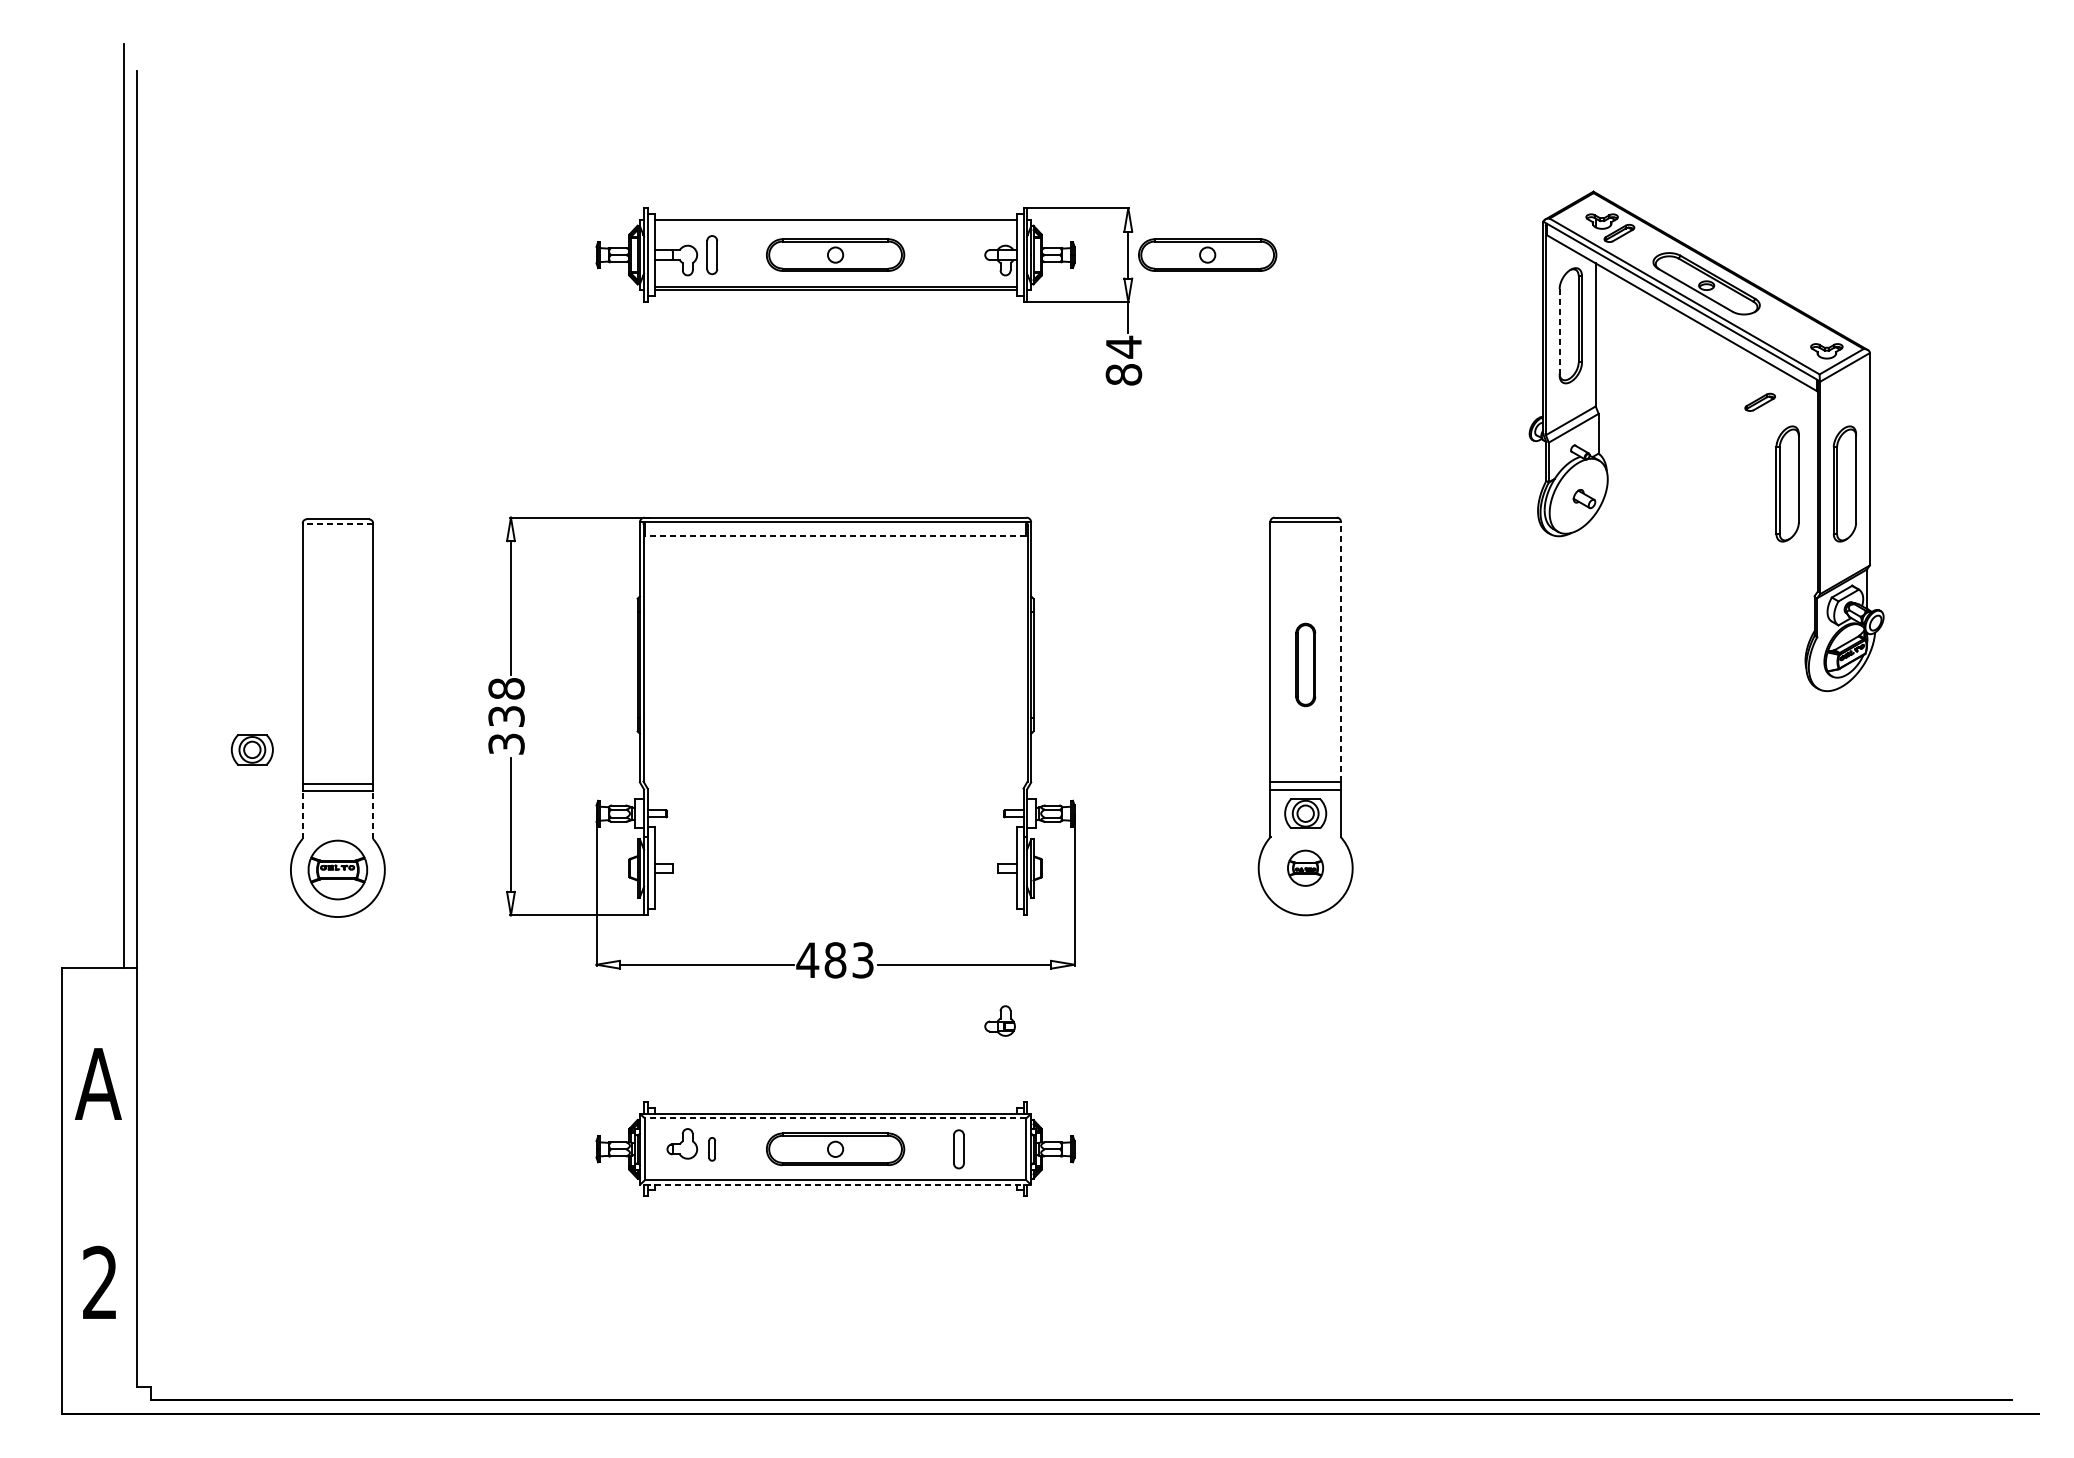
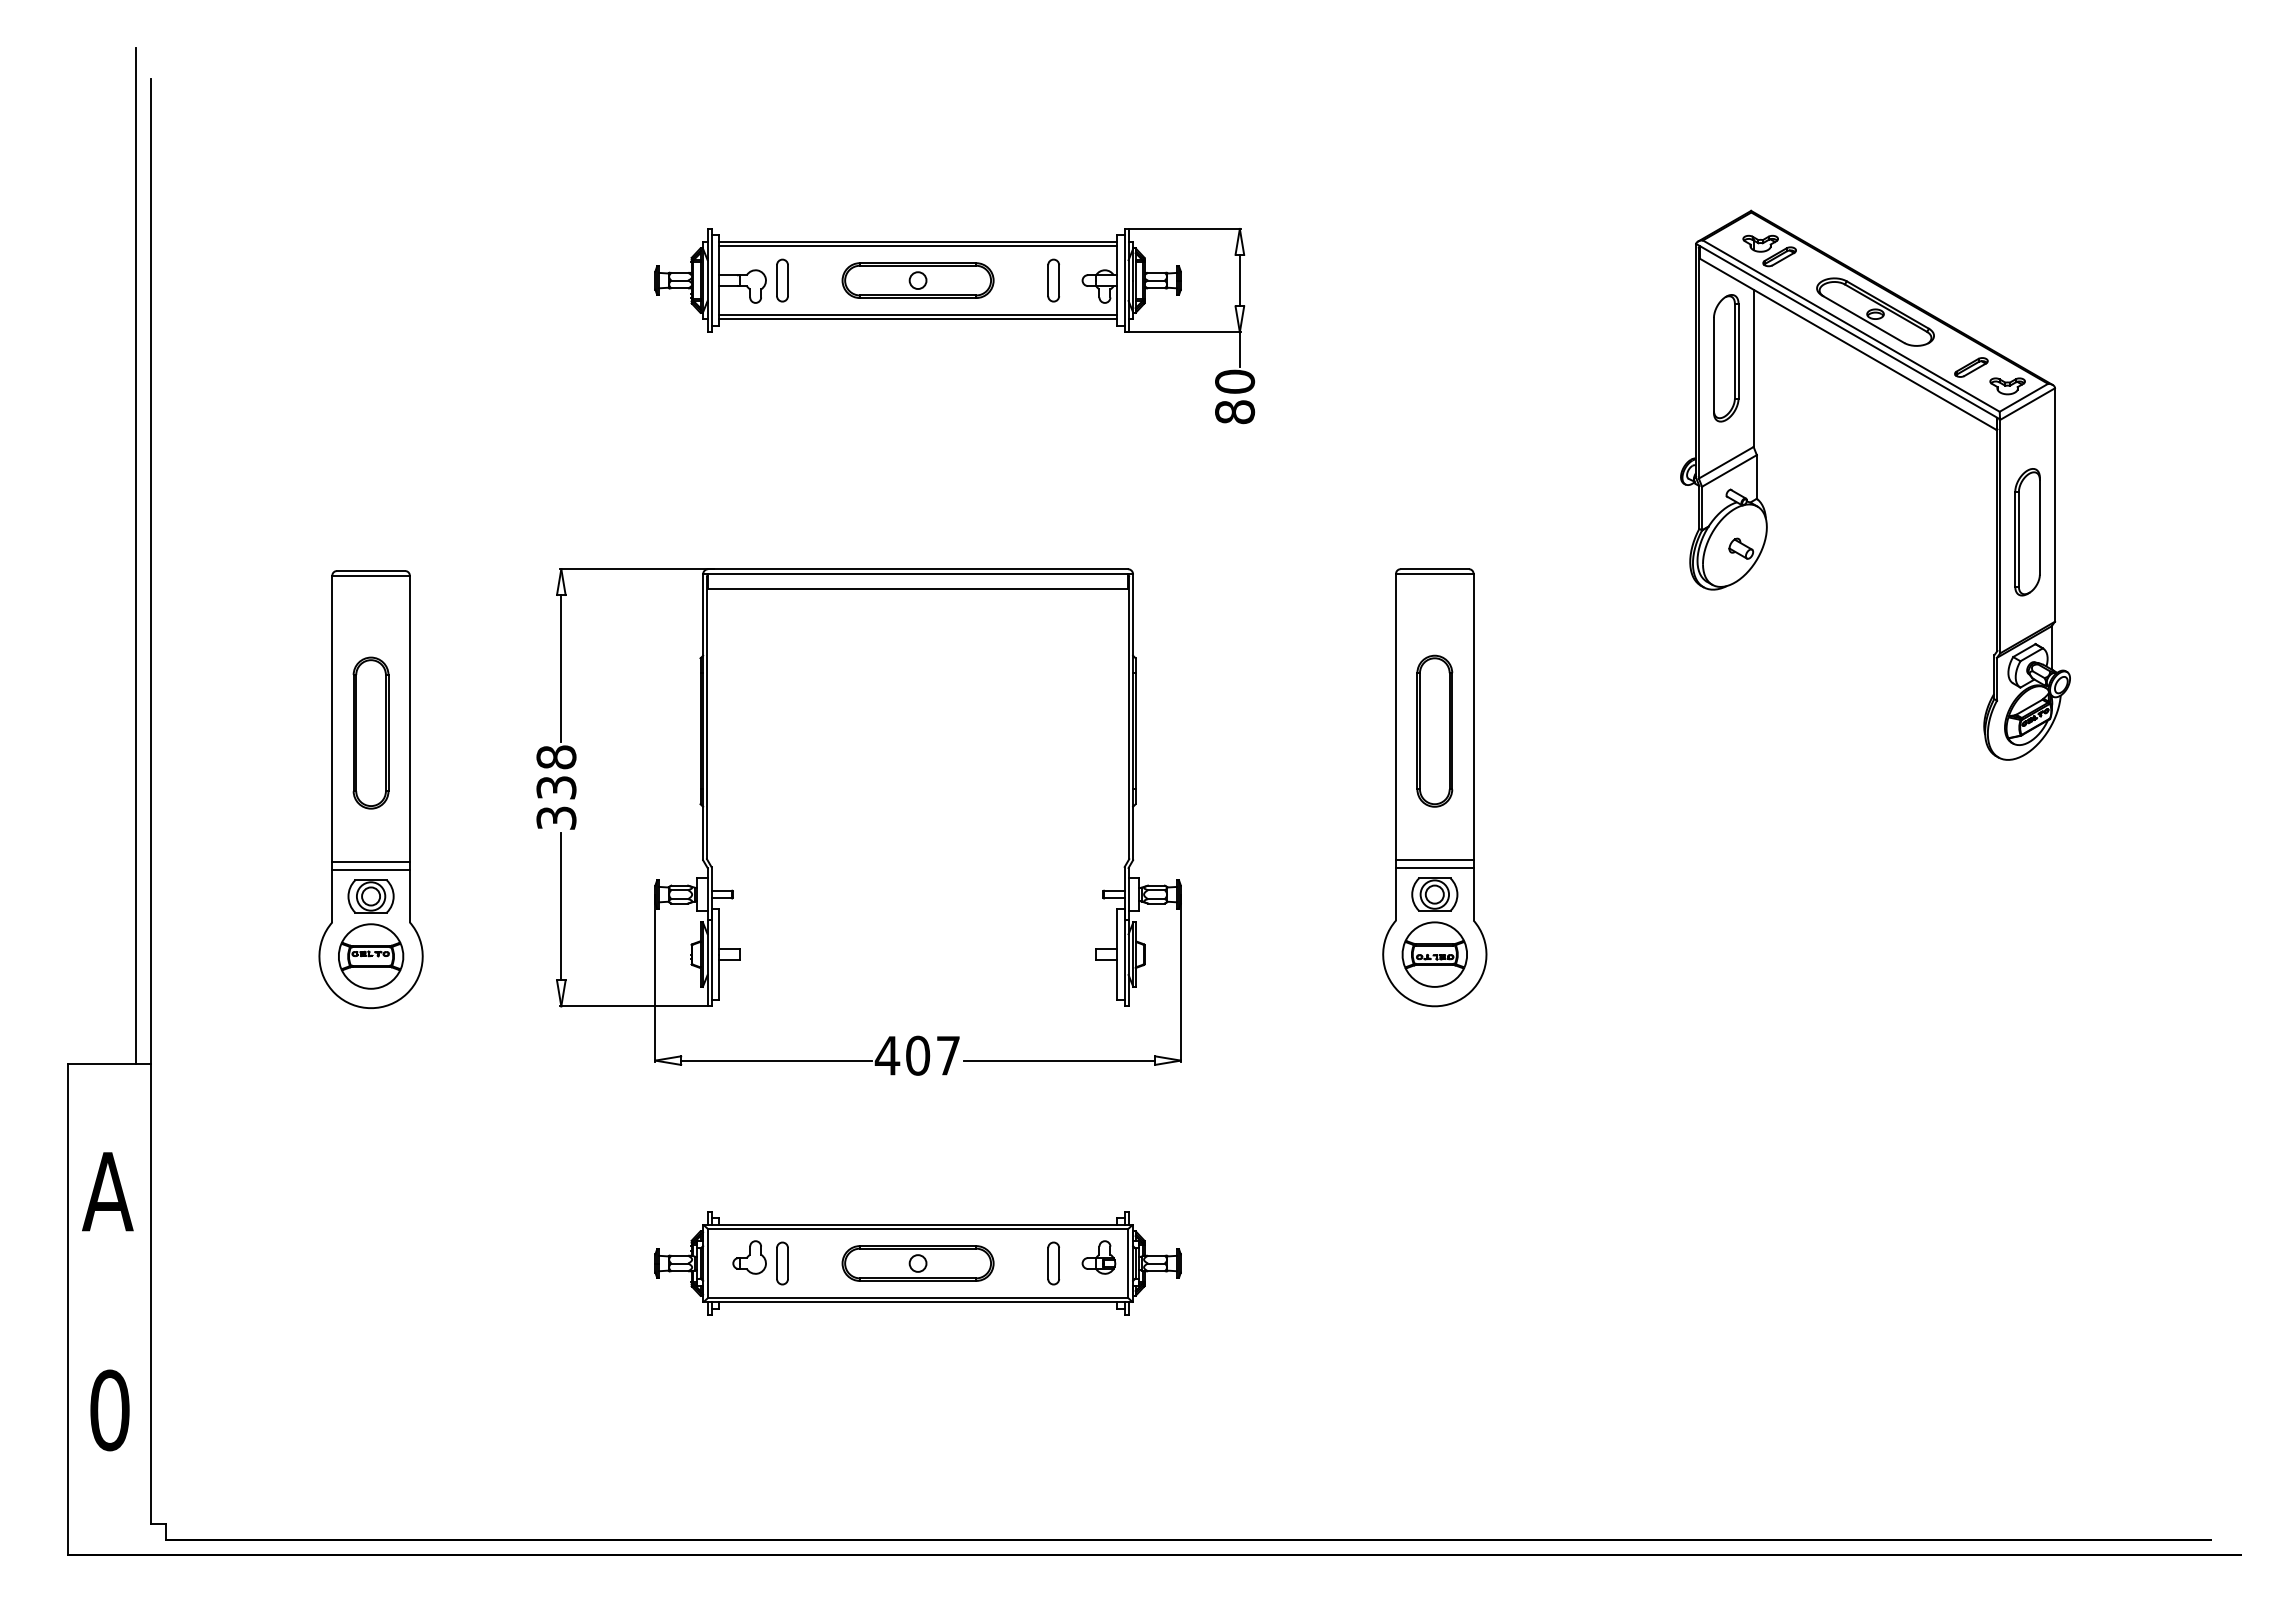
line: (835, 223) -> (917, 245), added
part: (958, 254) -> (1053, 280), added
part: (1207, 254) -> (1326, 280), removed
line: (1559, 331) -> (1713, 364), dashed -> solid
text: (1124, 346) -> (1235, 381), 84 -> 80
part: (1760, 402) -> (1971, 367), moved
part: (1787, 484) -> (1964, 532), removed
line: (338, 524) -> (371, 576), dashed -> solid
line: (835, 536) -> (918, 589), dashed -> solid
line: (1340, 652) -> (1473, 717), dashed -> solid
part: (1305, 664) -> (1434, 730), size x1.67
part: (337, 666) -> (370, 732), added
part: (251, 749) -> (370, 896), moved
line: (302, 814) -> (332, 895), dashed -> solid
line: (372, 814) -> (409, 895), dashed -> solid
part: (1305, 868) -> (1434, 954), size x1.67
text: (848, 960) -> (932, 1055), 483 -> 407
part: (999, 1021) -> (1098, 1257), moved
line: (835, 1118) -> (918, 1229), dashed -> solid
part: (712, 1149) -> (782, 1263), size x1.67
line: (835, 1184) -> (918, 1302), dashed -> solid
text: (99, 1283) -> (109, 1410), 2 -> 0

